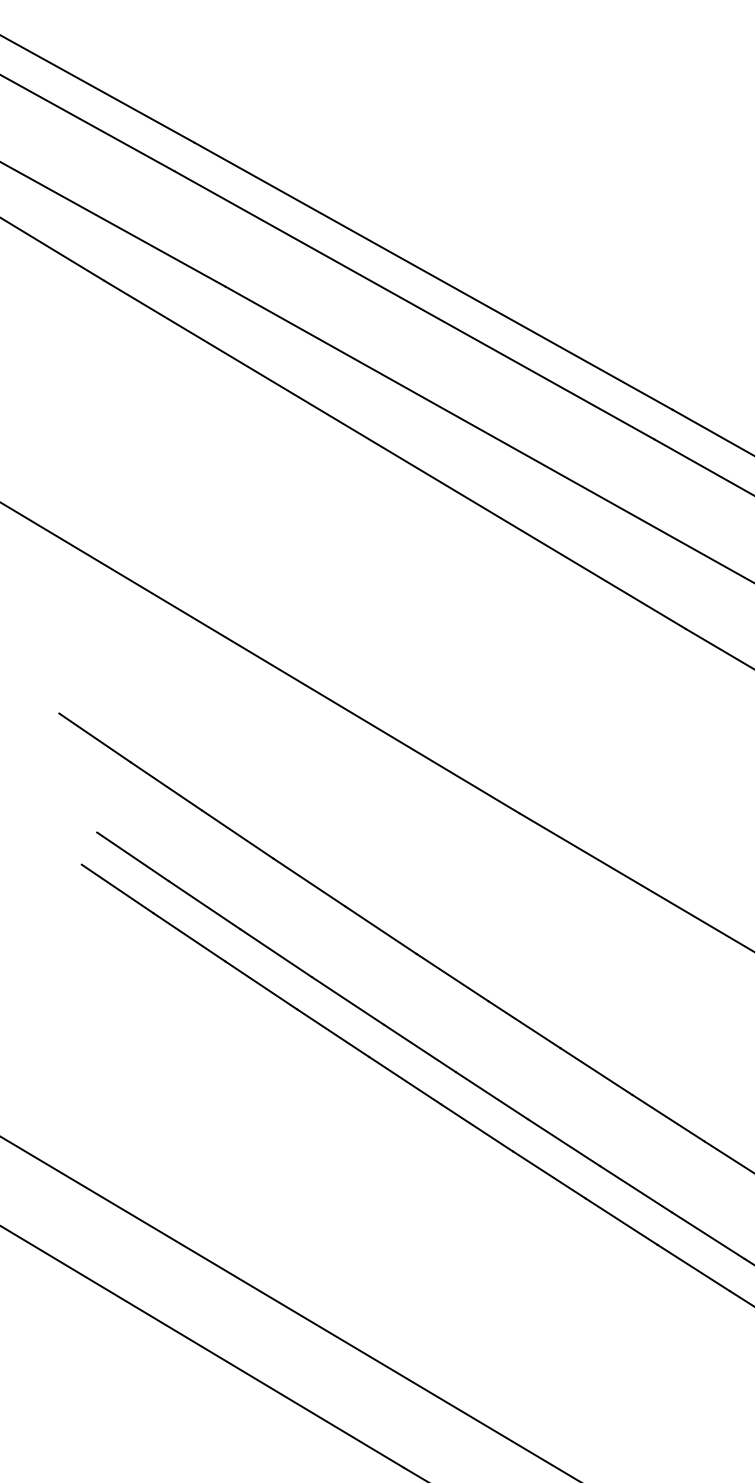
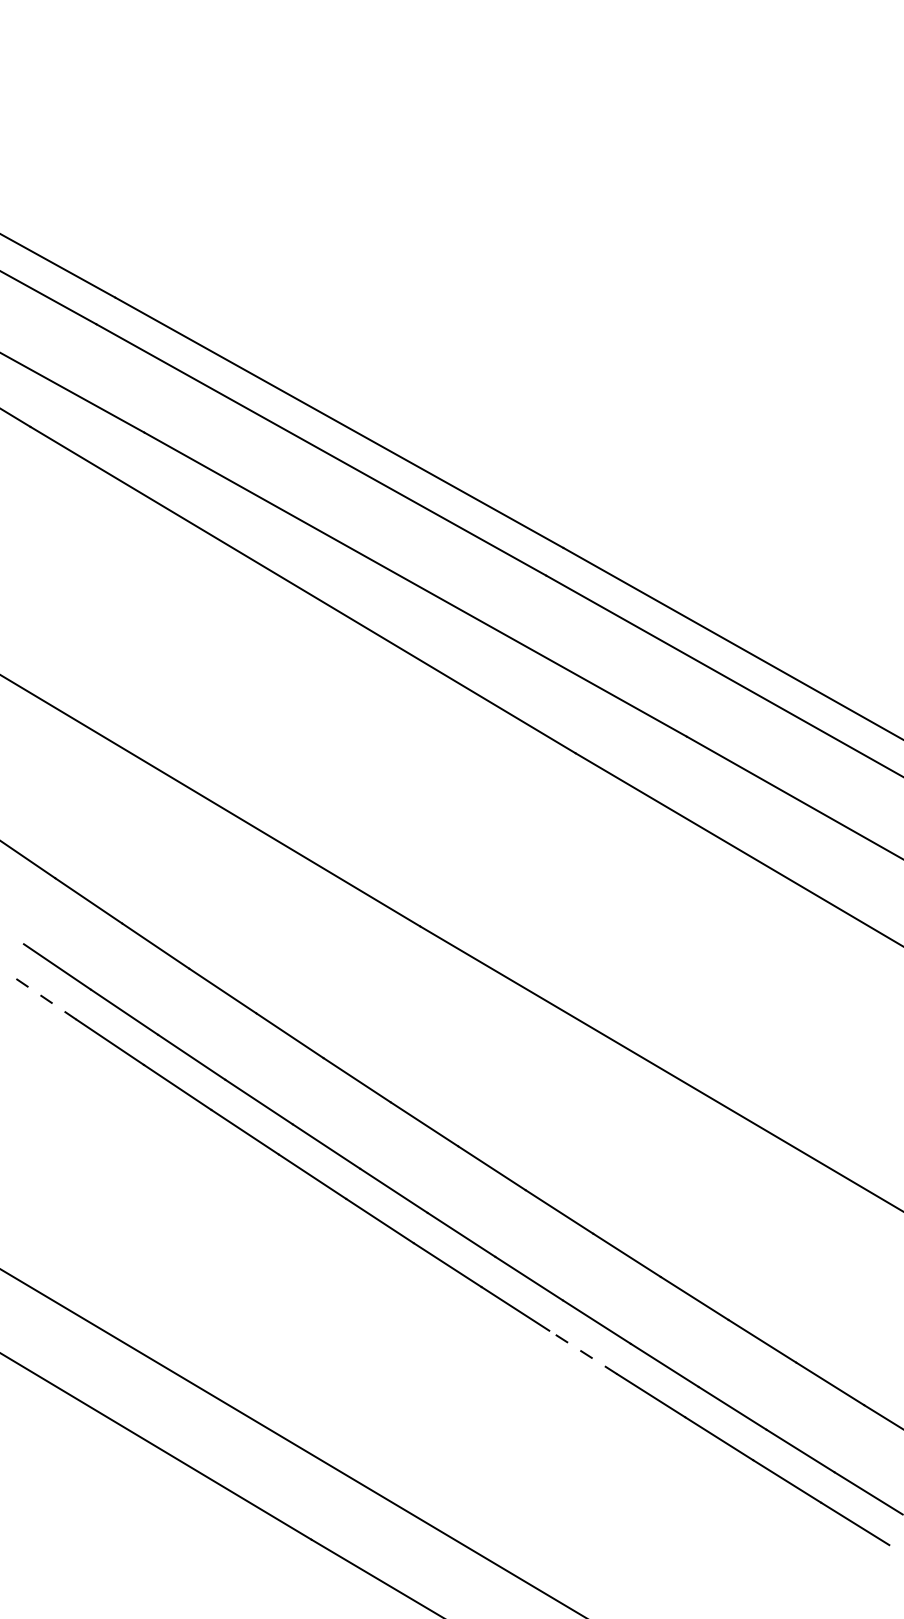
line: (118, 889) -> (43, 997), solid -> dashed
line: (693, 1268) -> (582, 1352), solid -> dashed

